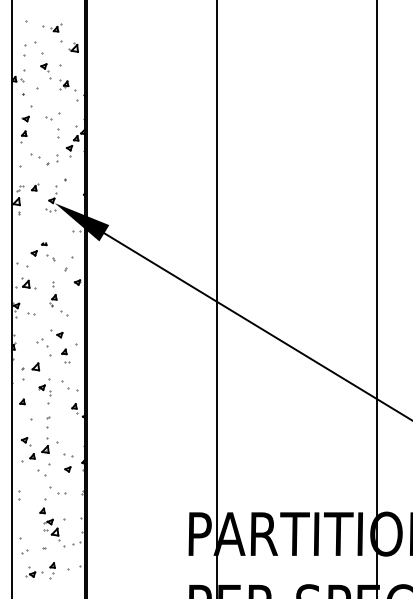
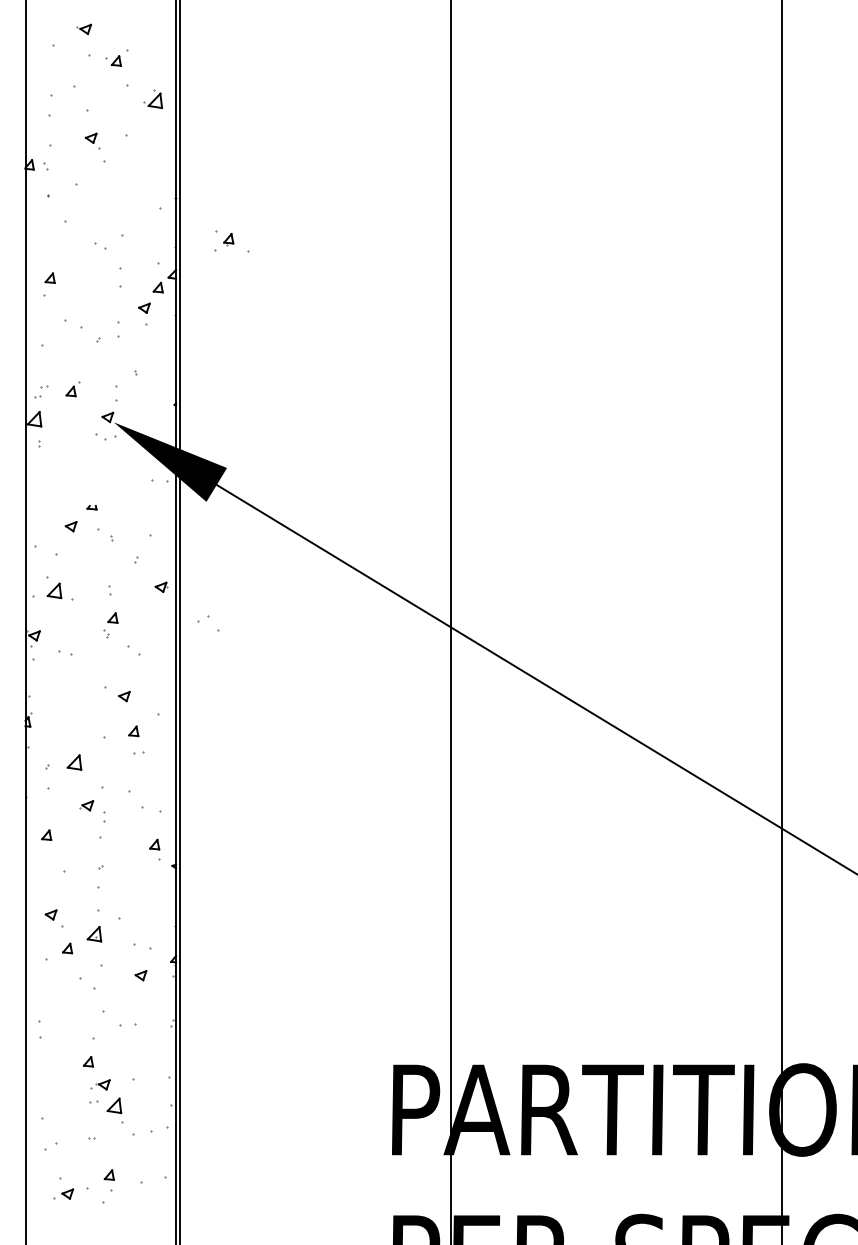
part: (67, 85) -> (231, 242), moved
part: (25, 118) -> (84, 28), moved
part: (42, 342) -> (208, 622), moved

